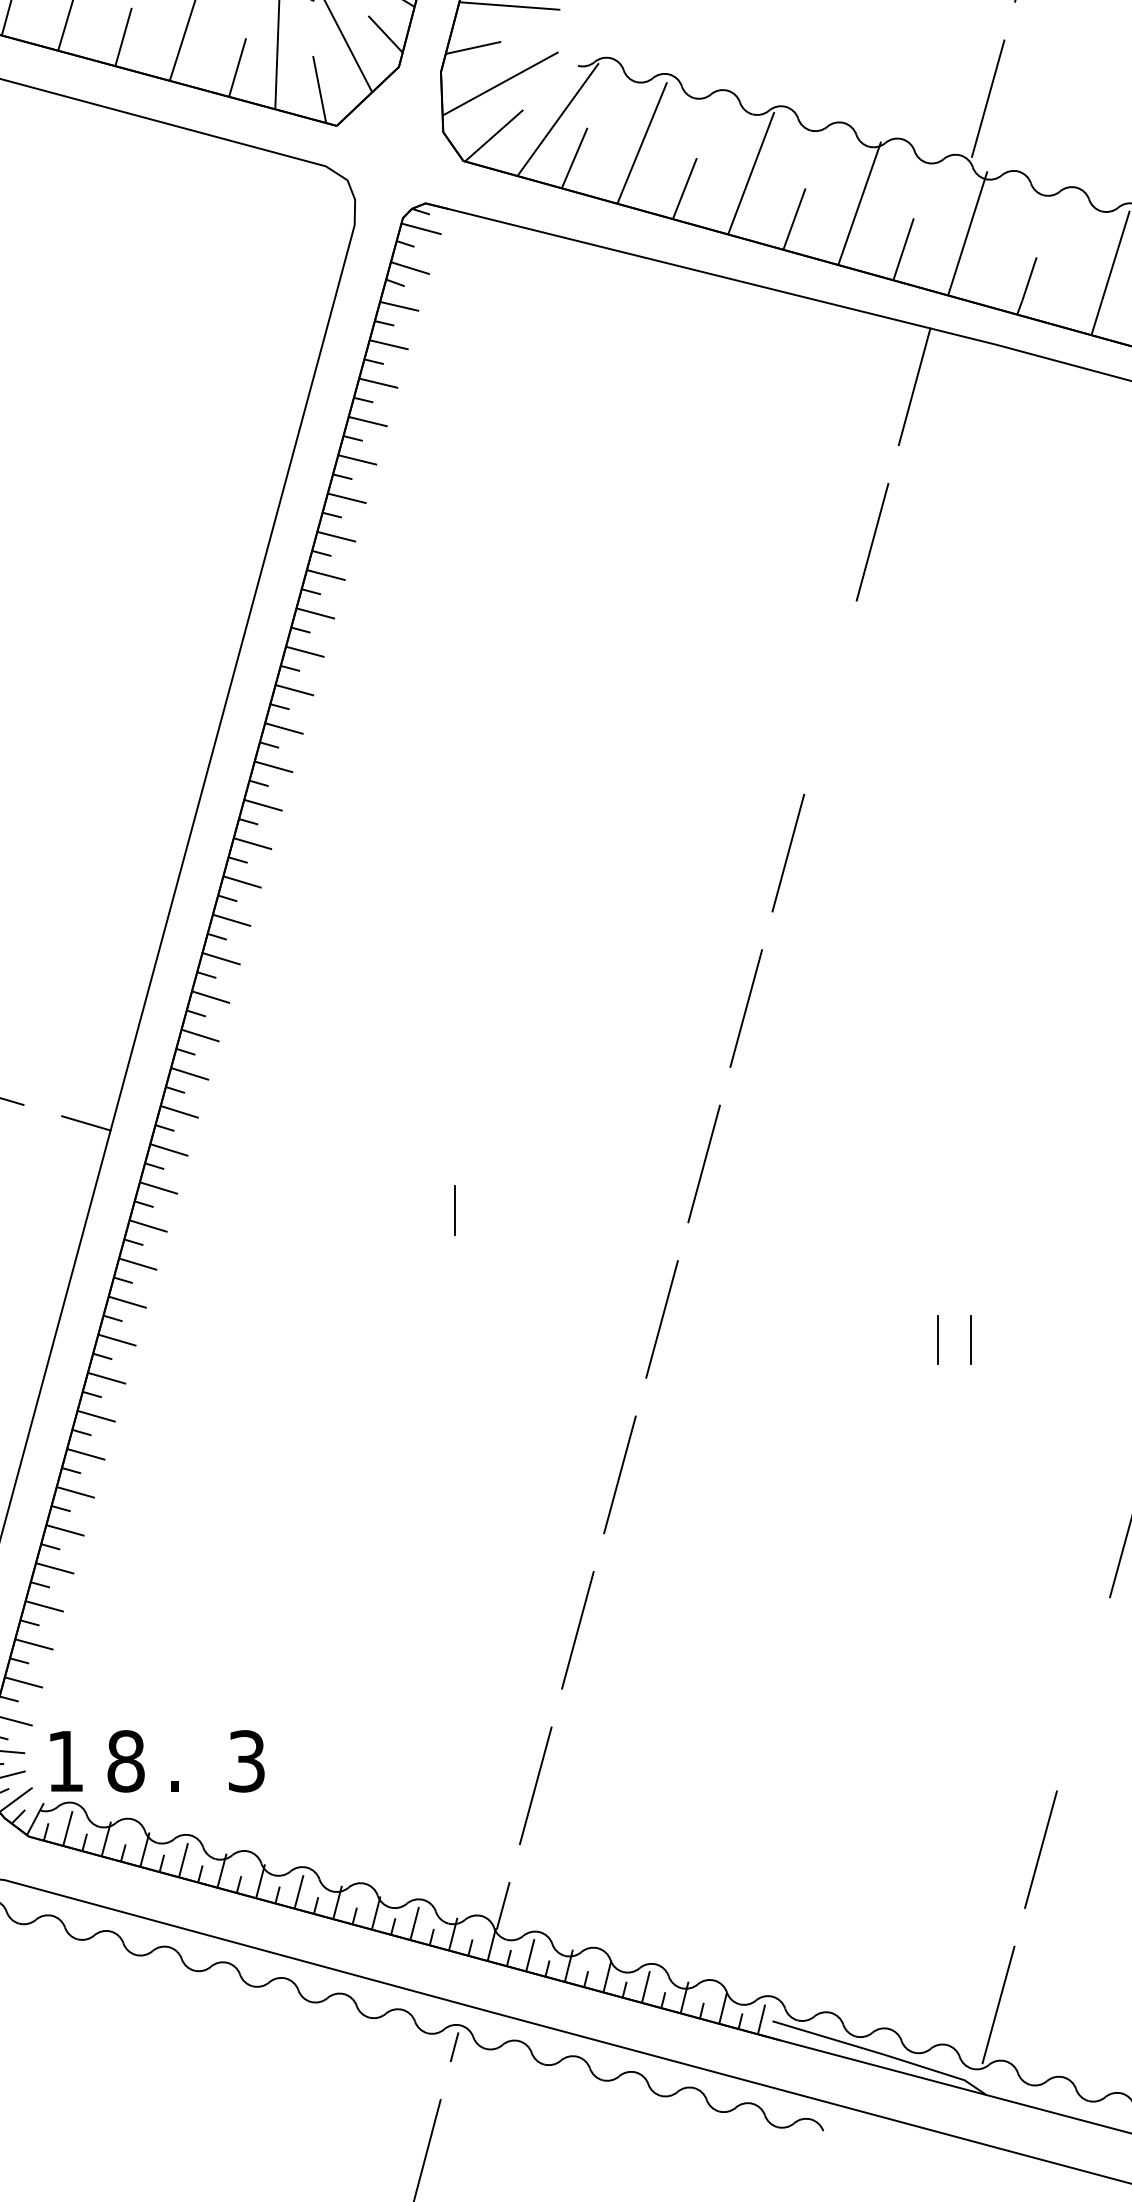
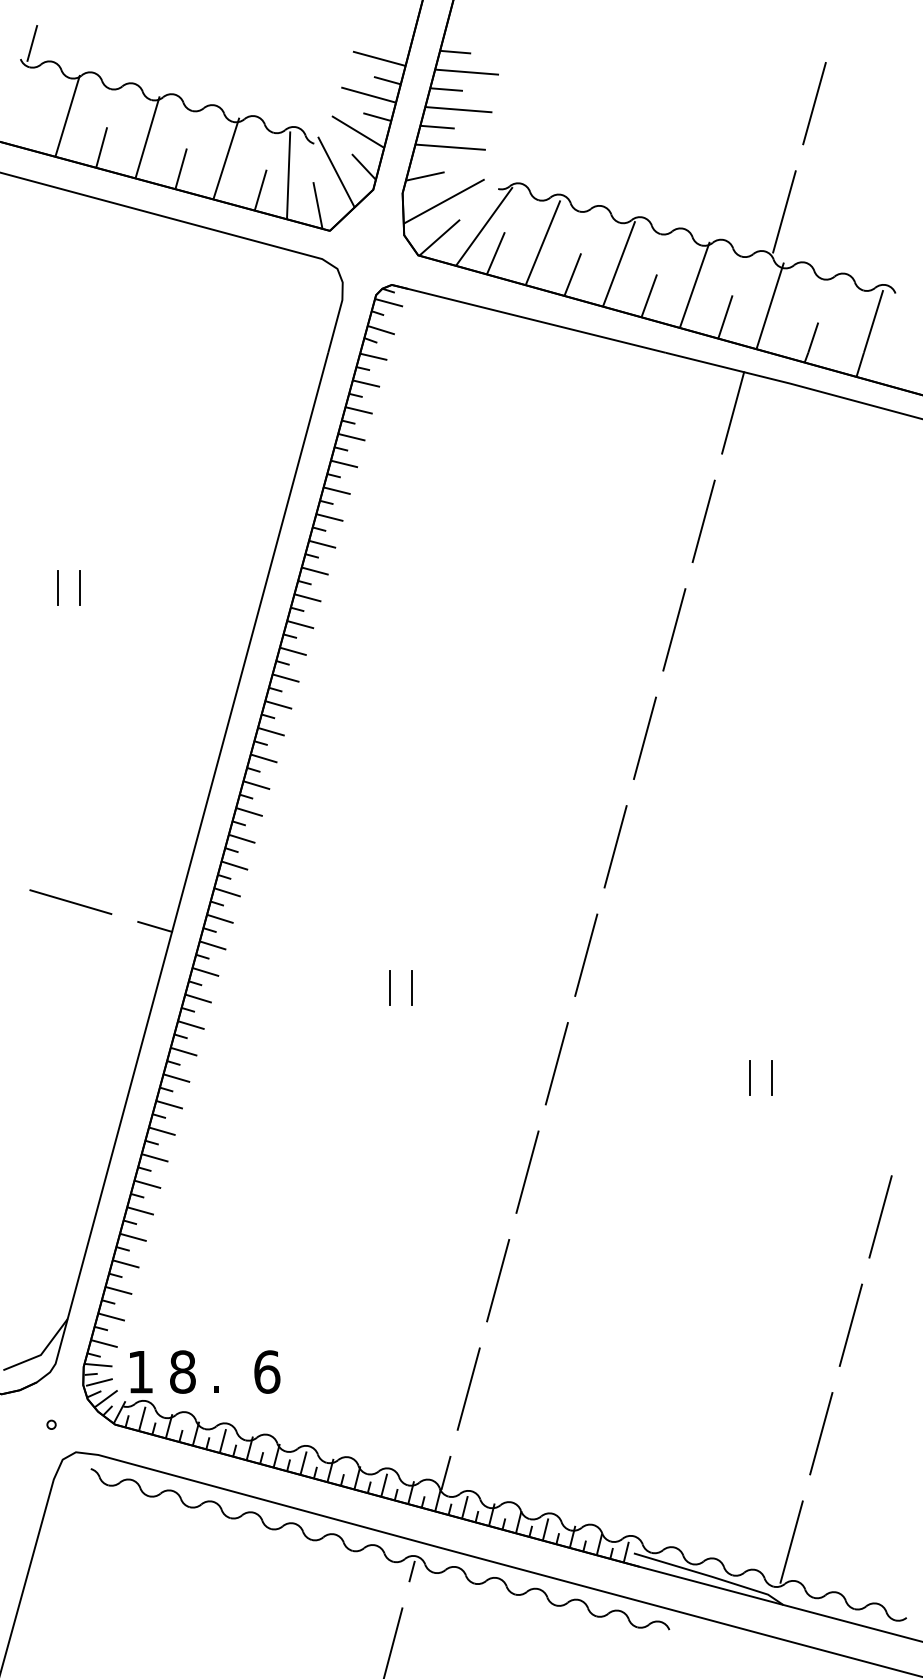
line: (830, 697) -> (674, 629), added
line: (422, 1210) -> (389, 987), added
line: (1082, 1693) -> (850, 1324), added
text: (247, 1760) -> (267, 1371), 3 -> 6

